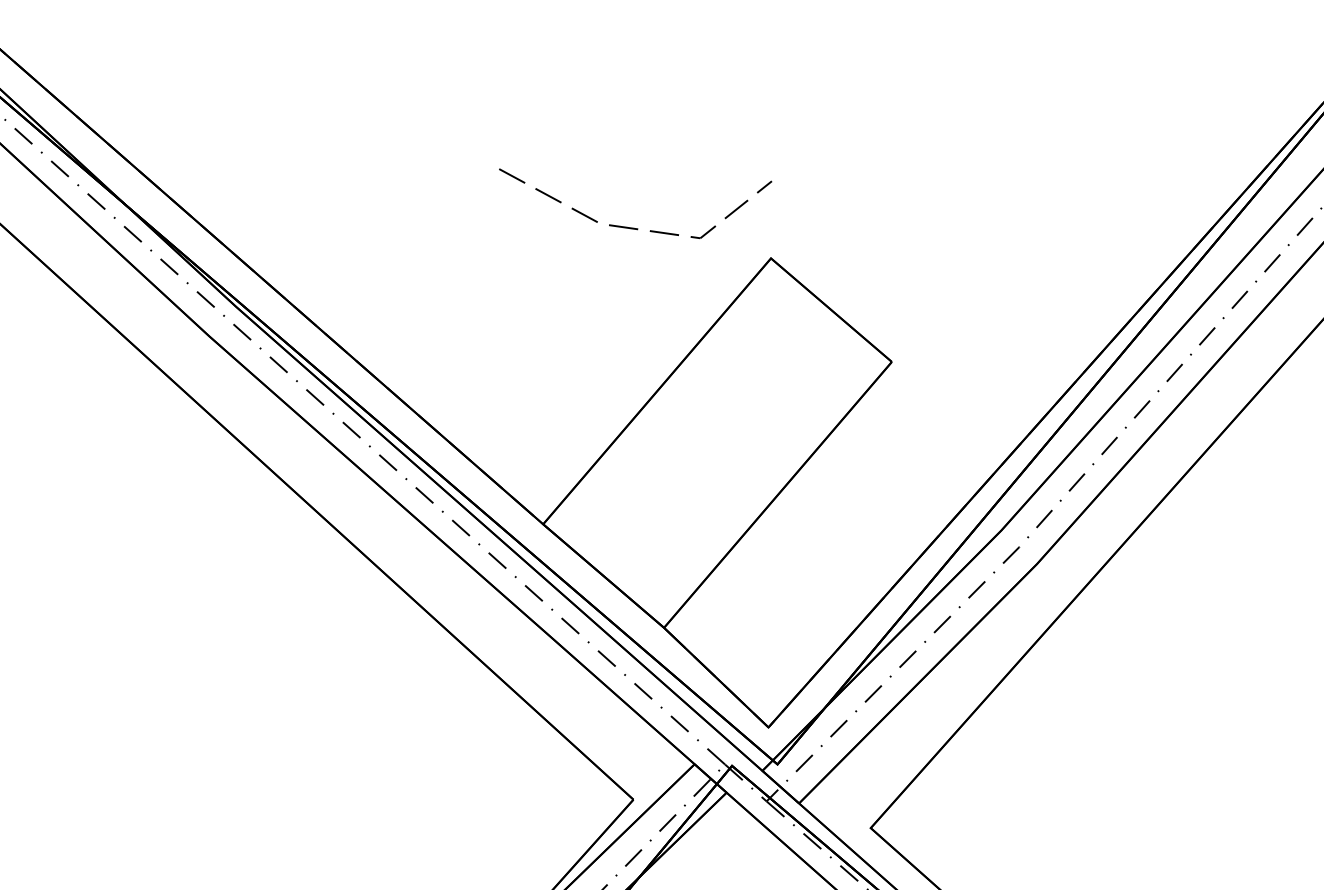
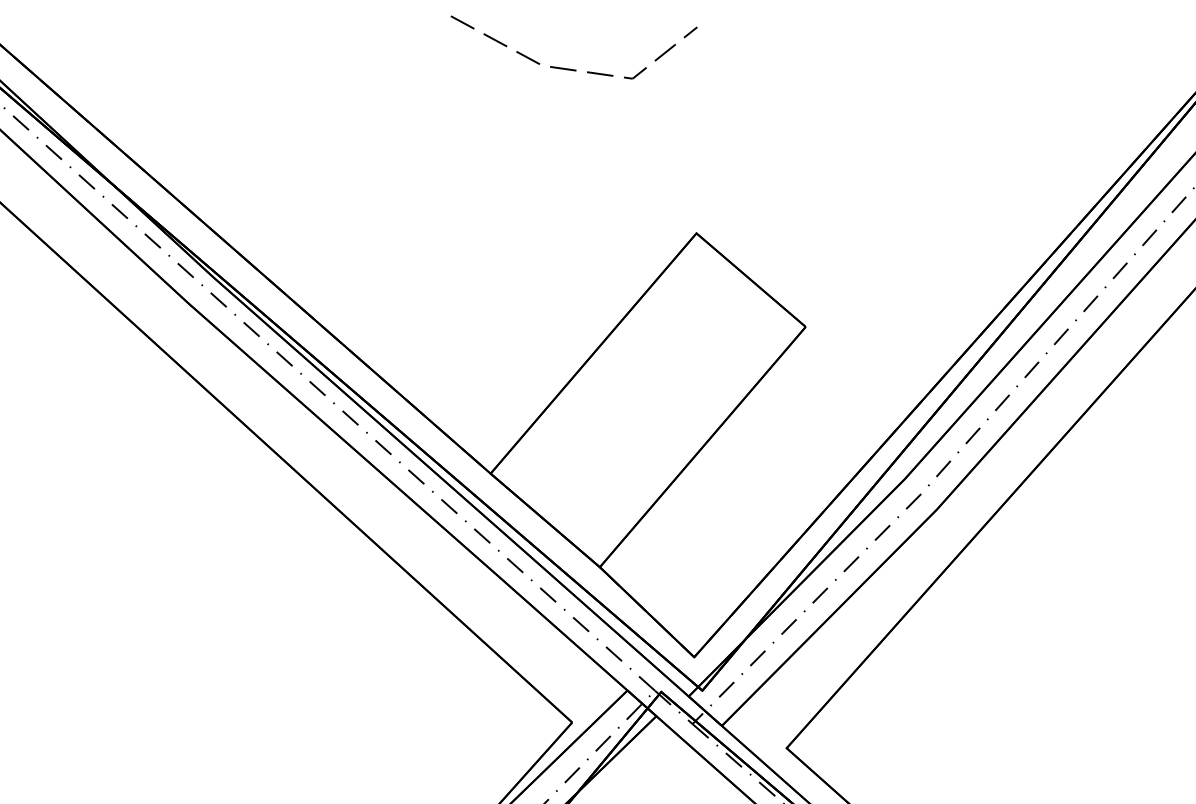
line: (634, 227) -> (573, 68), moved

